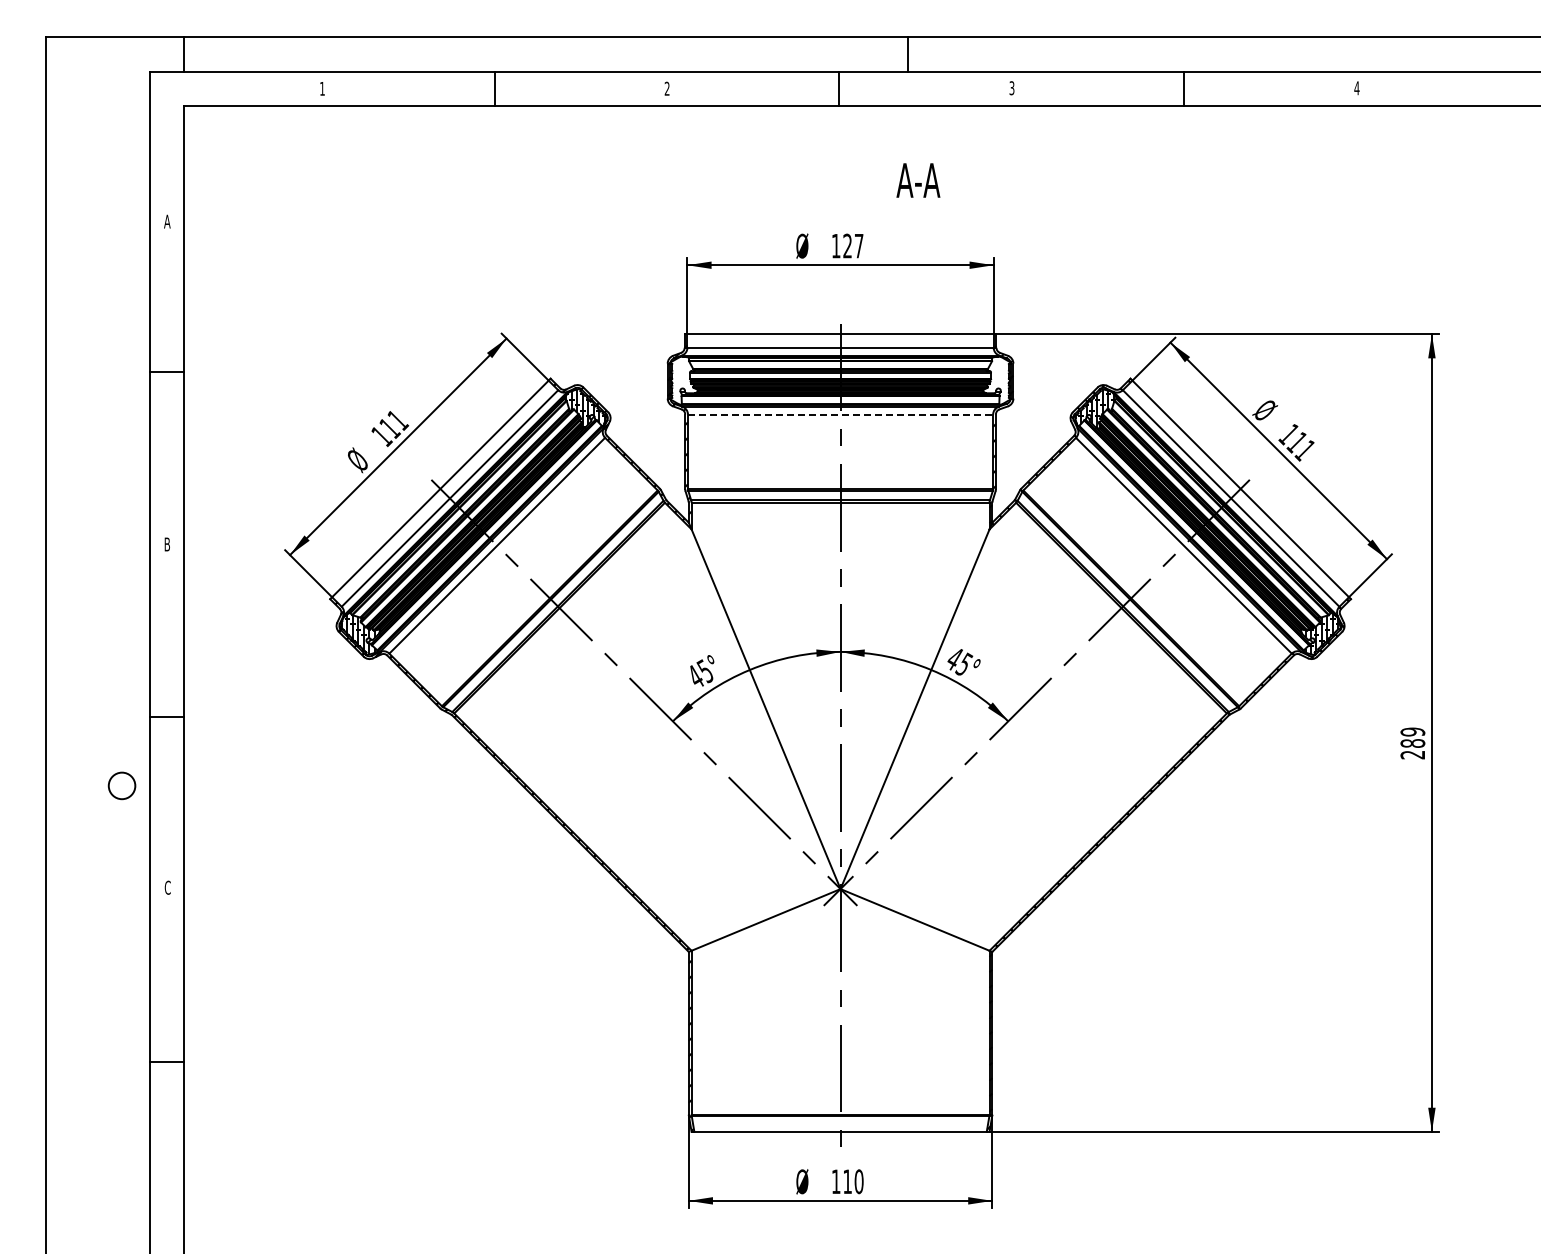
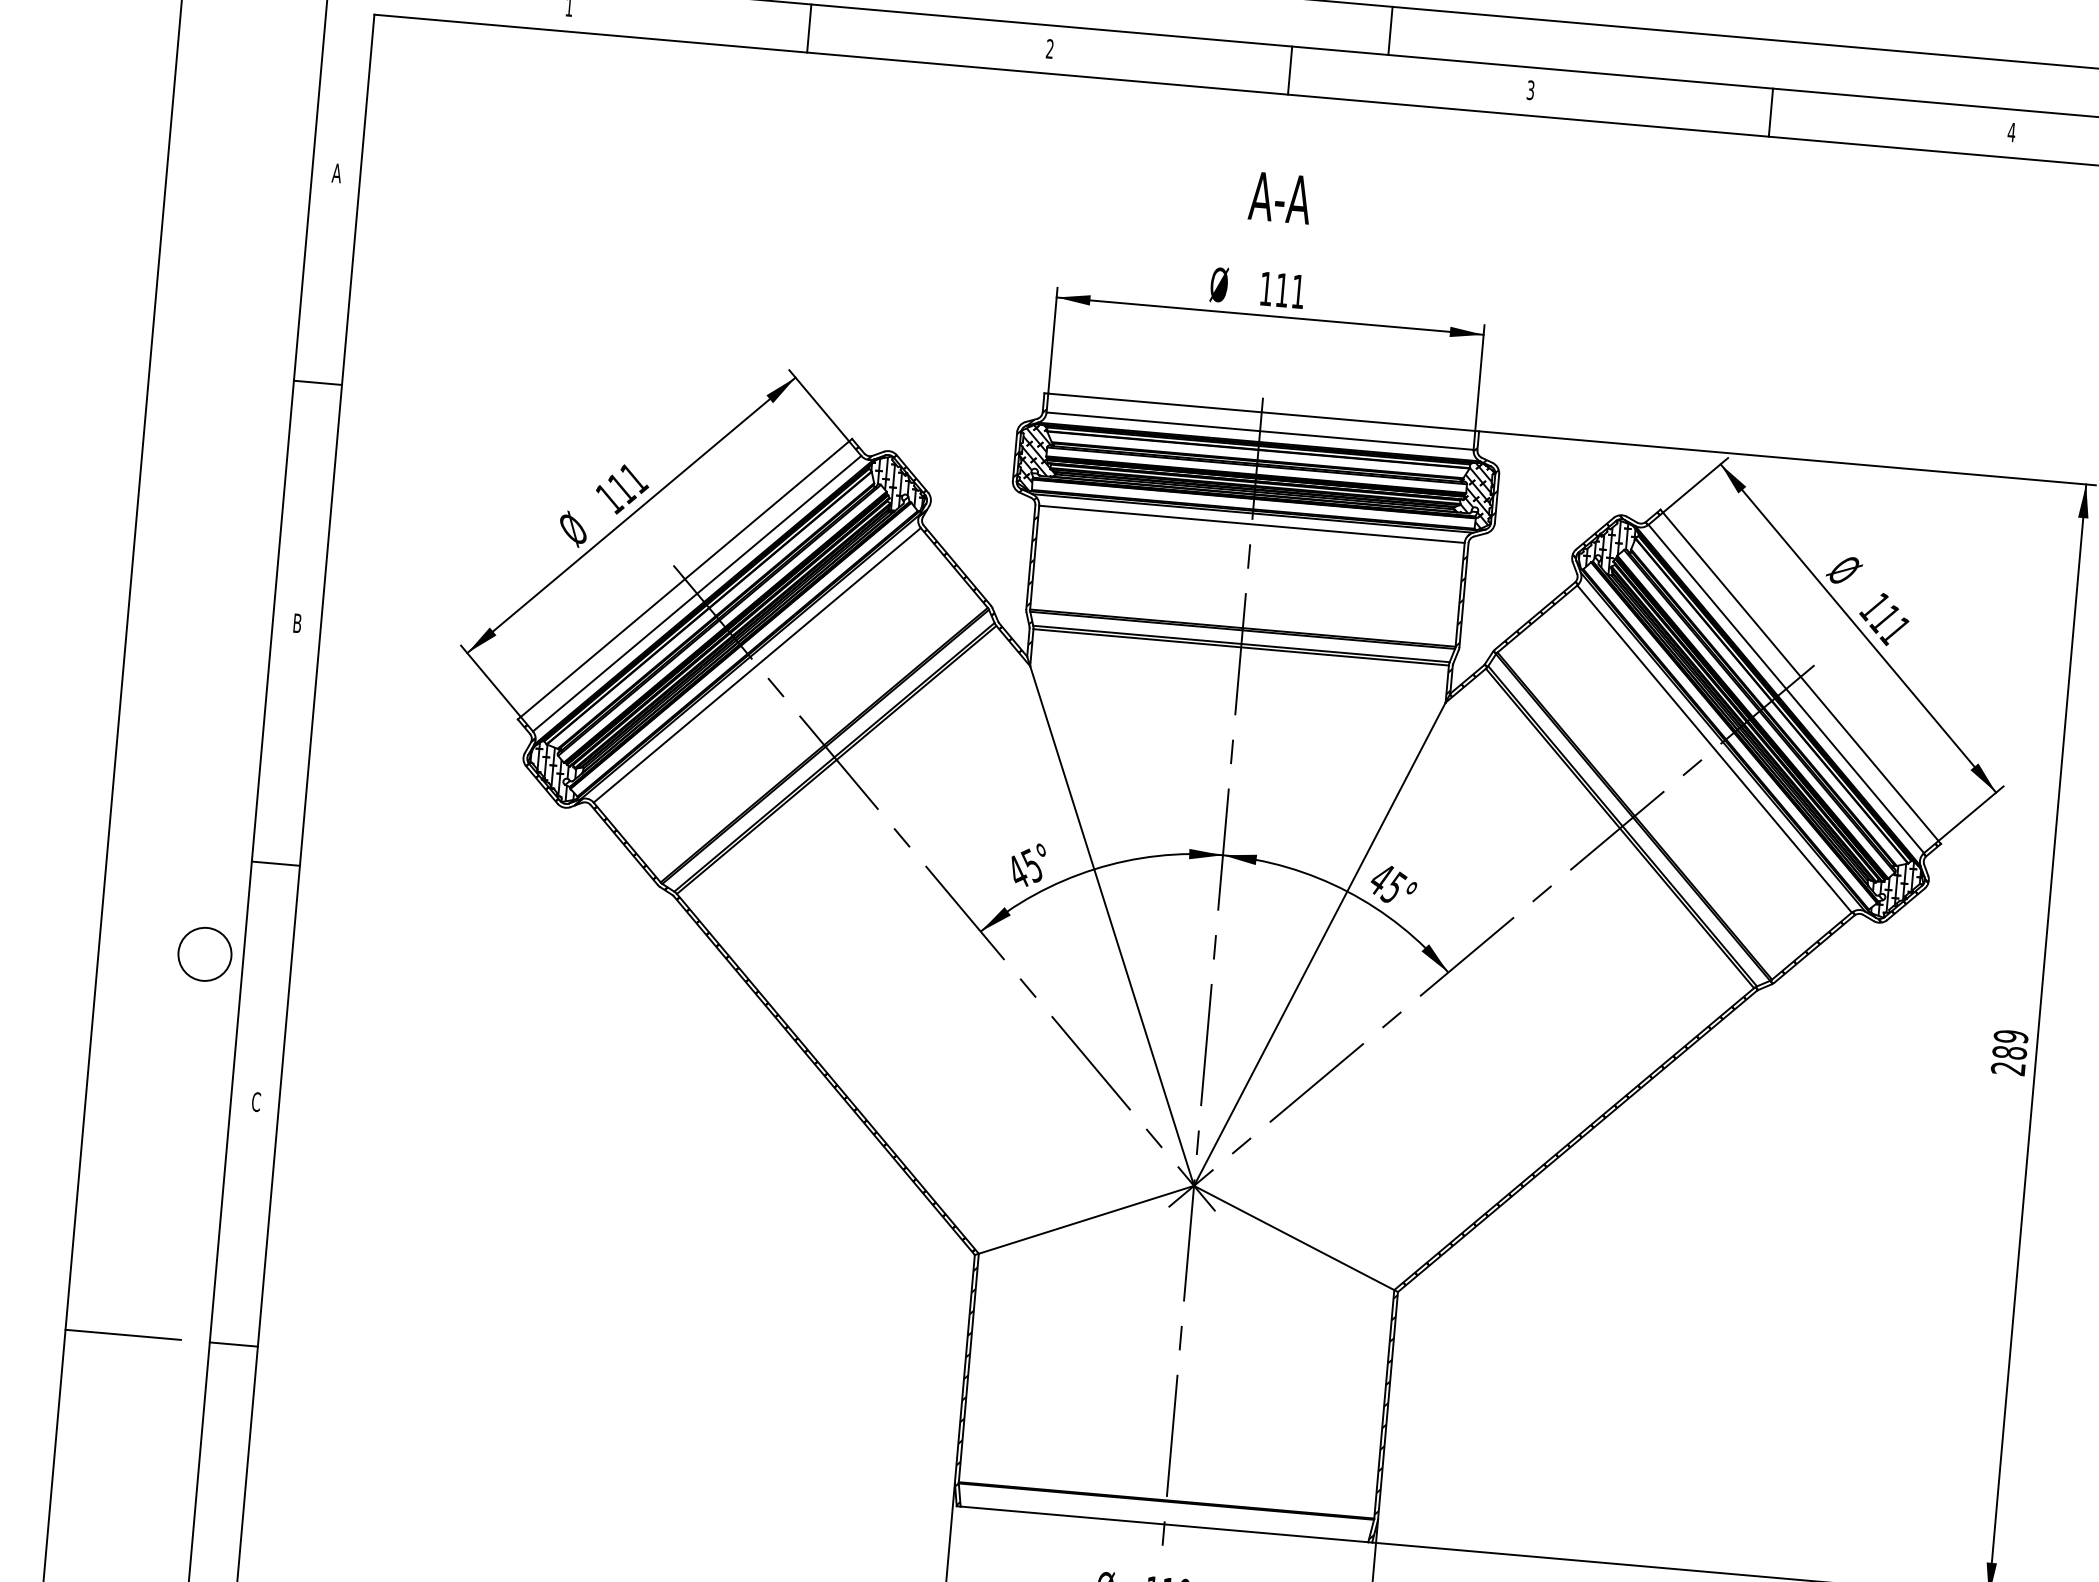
text: (918, 180) -> (1280, 197), moved
text: (853, 245) -> (1290, 290), 127 -> 111
hatch: (684, 380) -> (1038, 457), added
hatch: (996, 380) -> (1473, 495), added
line: (840, 414) -> (1251, 524), dashed -> solid
circle: (121, 785) -> (204, 953), size x1.43
line: (87, 1061) -> (123, 1334), added

